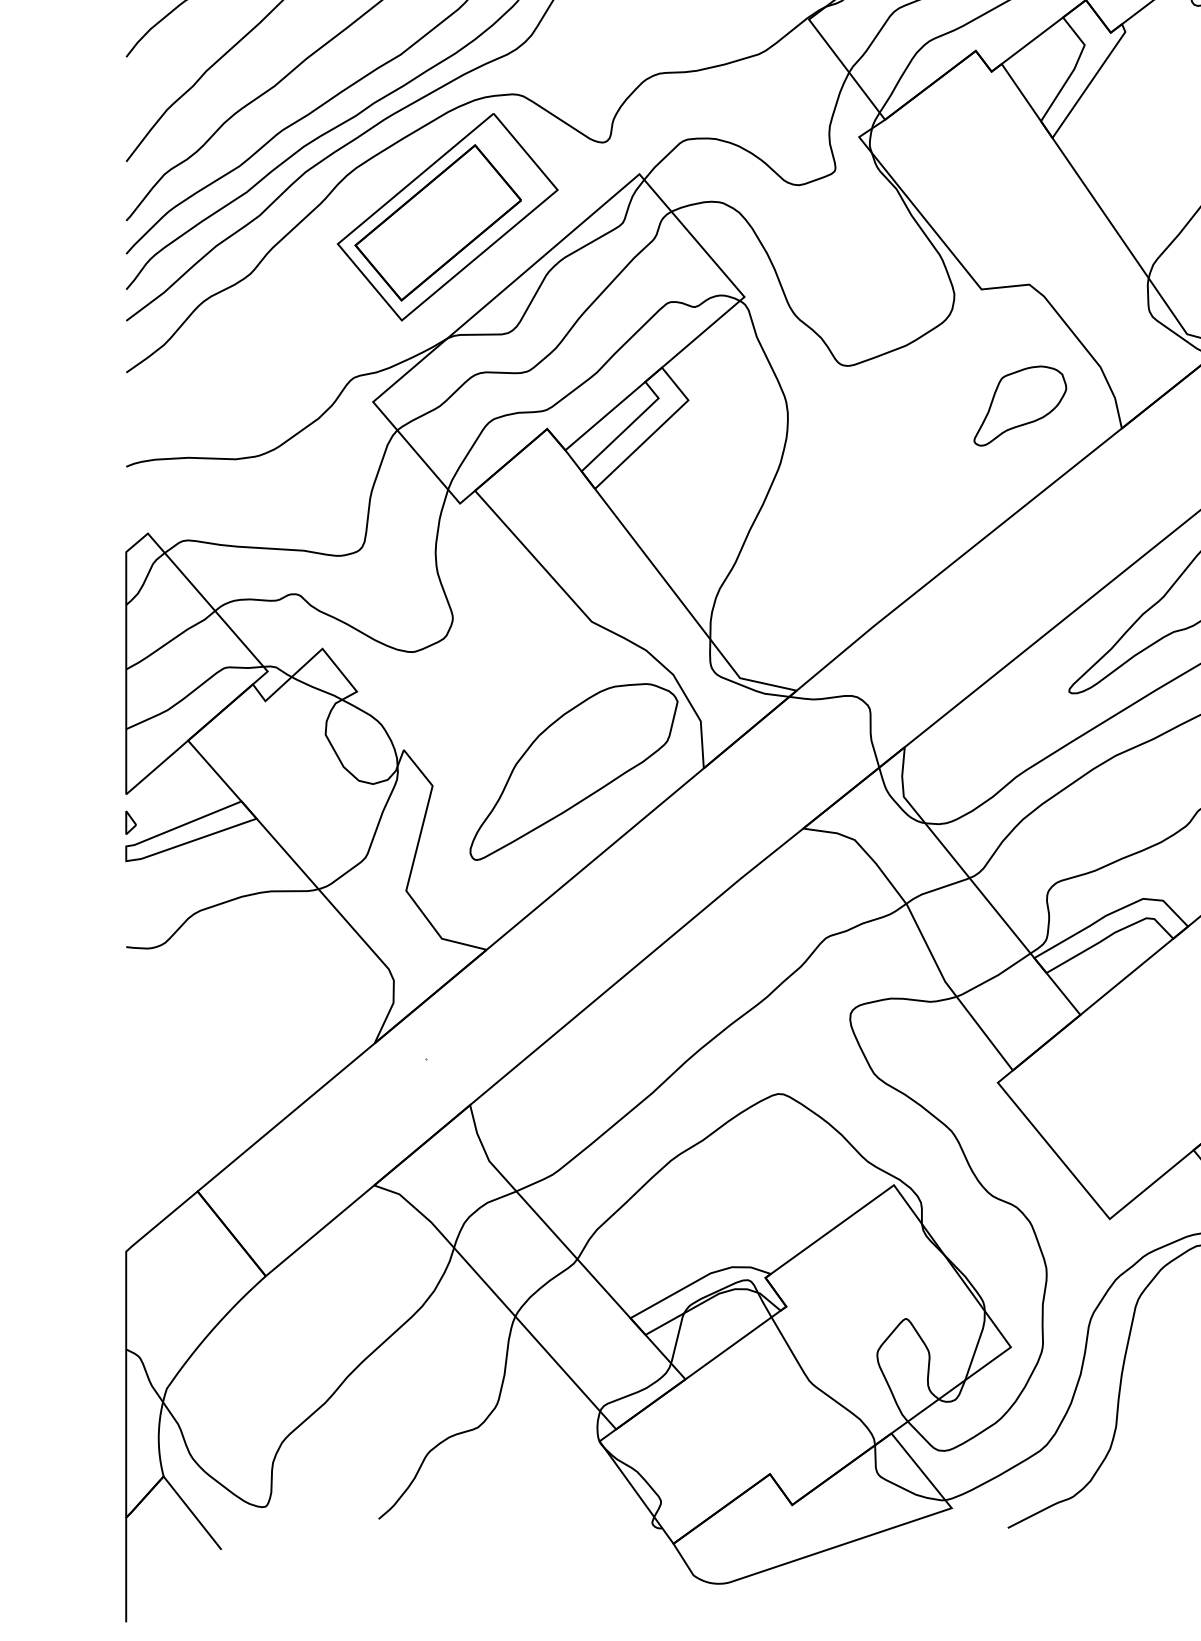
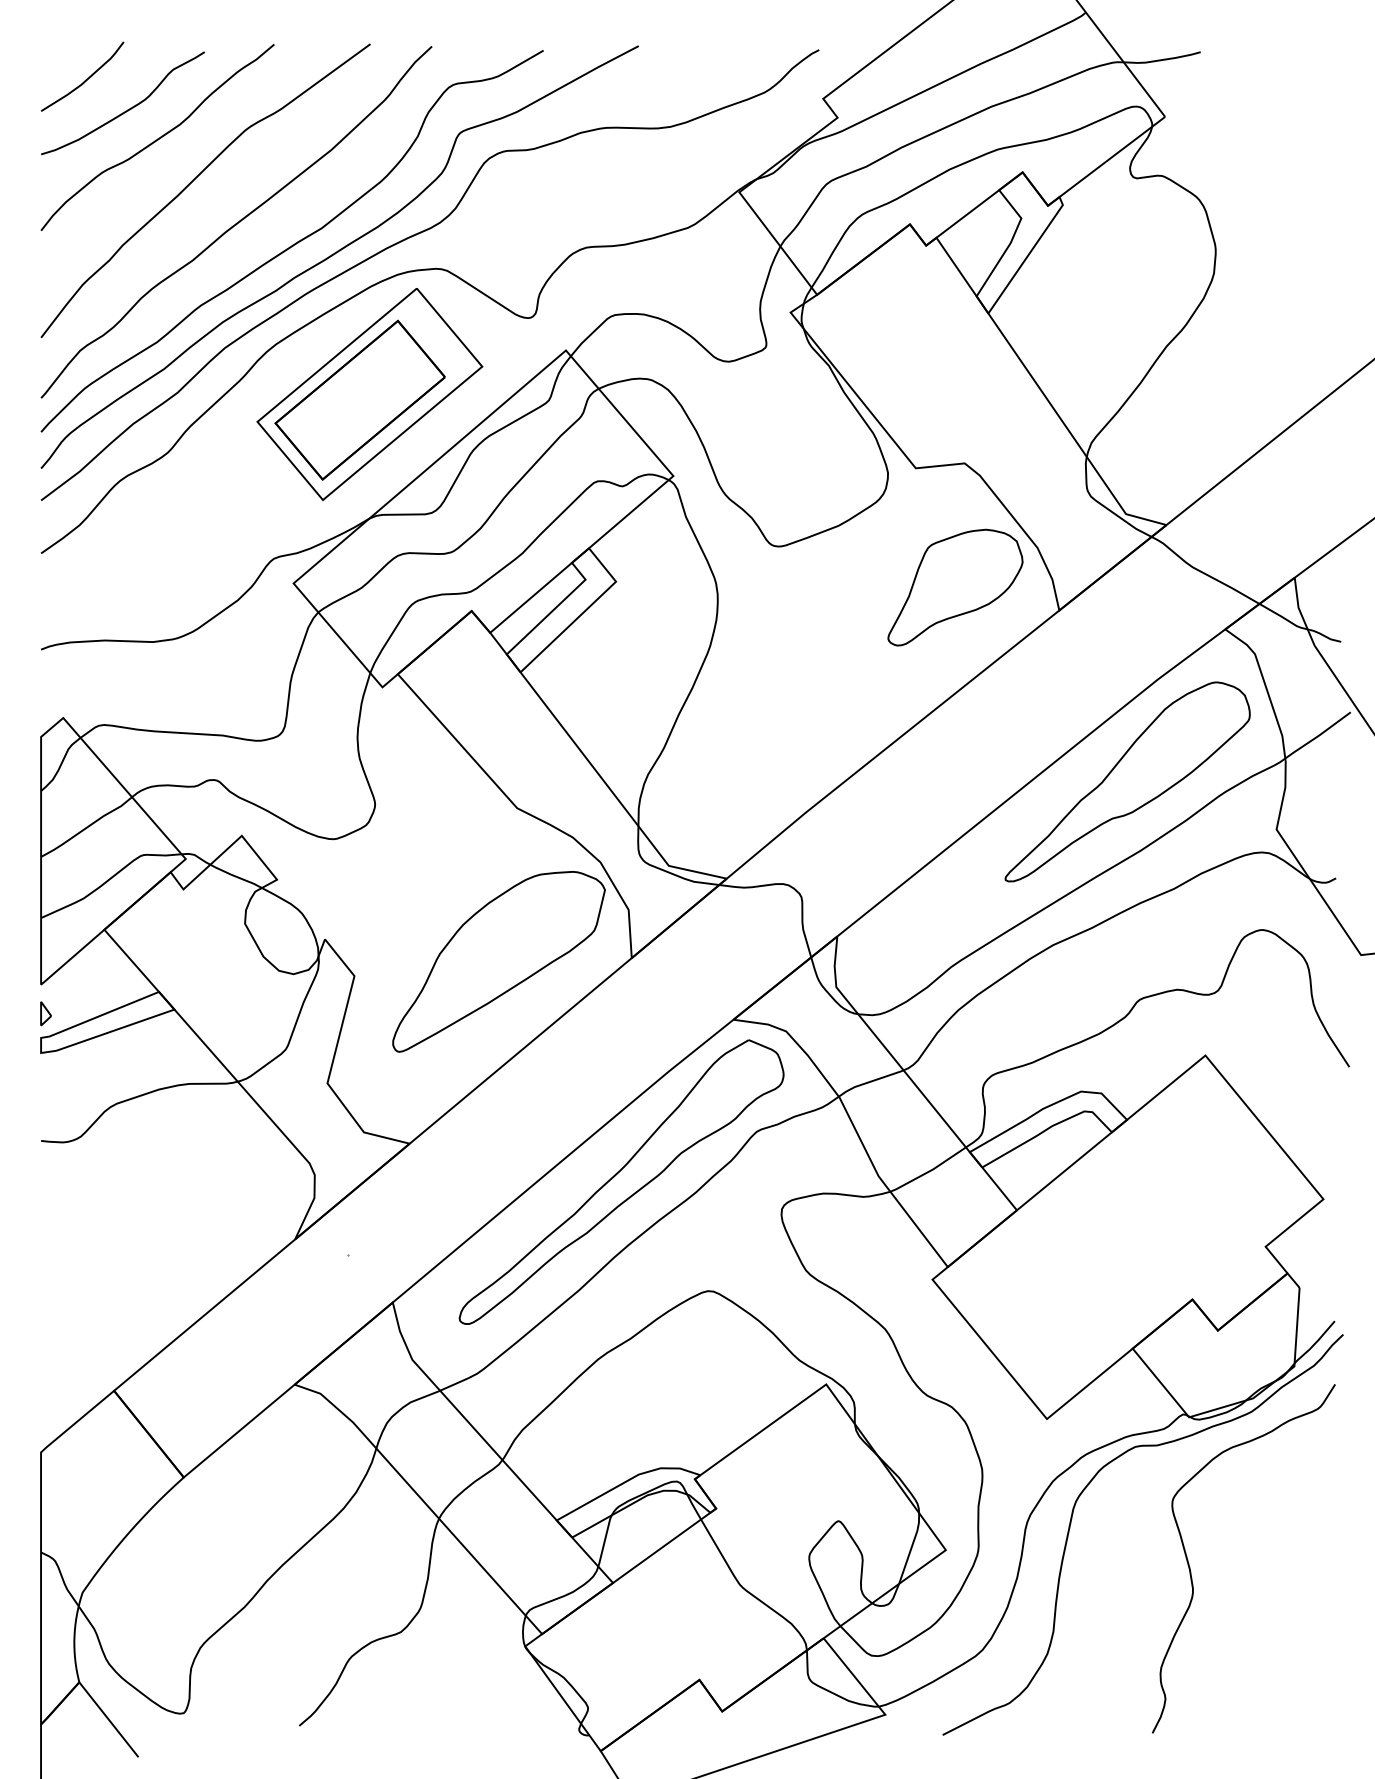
part: (1020, 405) -> (955, 587), size x1.43
part: (693, 986) -> (621, 1181), added

